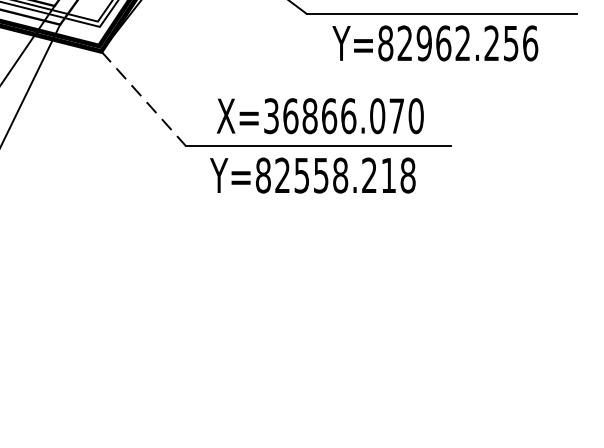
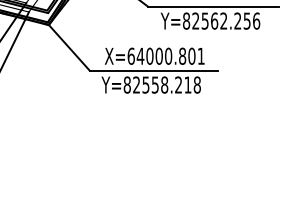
text: (422, 42) -> (204, 20), Y=82962.256 -> Y=82562.256
line: (143, 97) -> (69, 47), dashed -> solid
text: (342, 114) -> (165, 55), X=36866.070 -> X=64000.801

